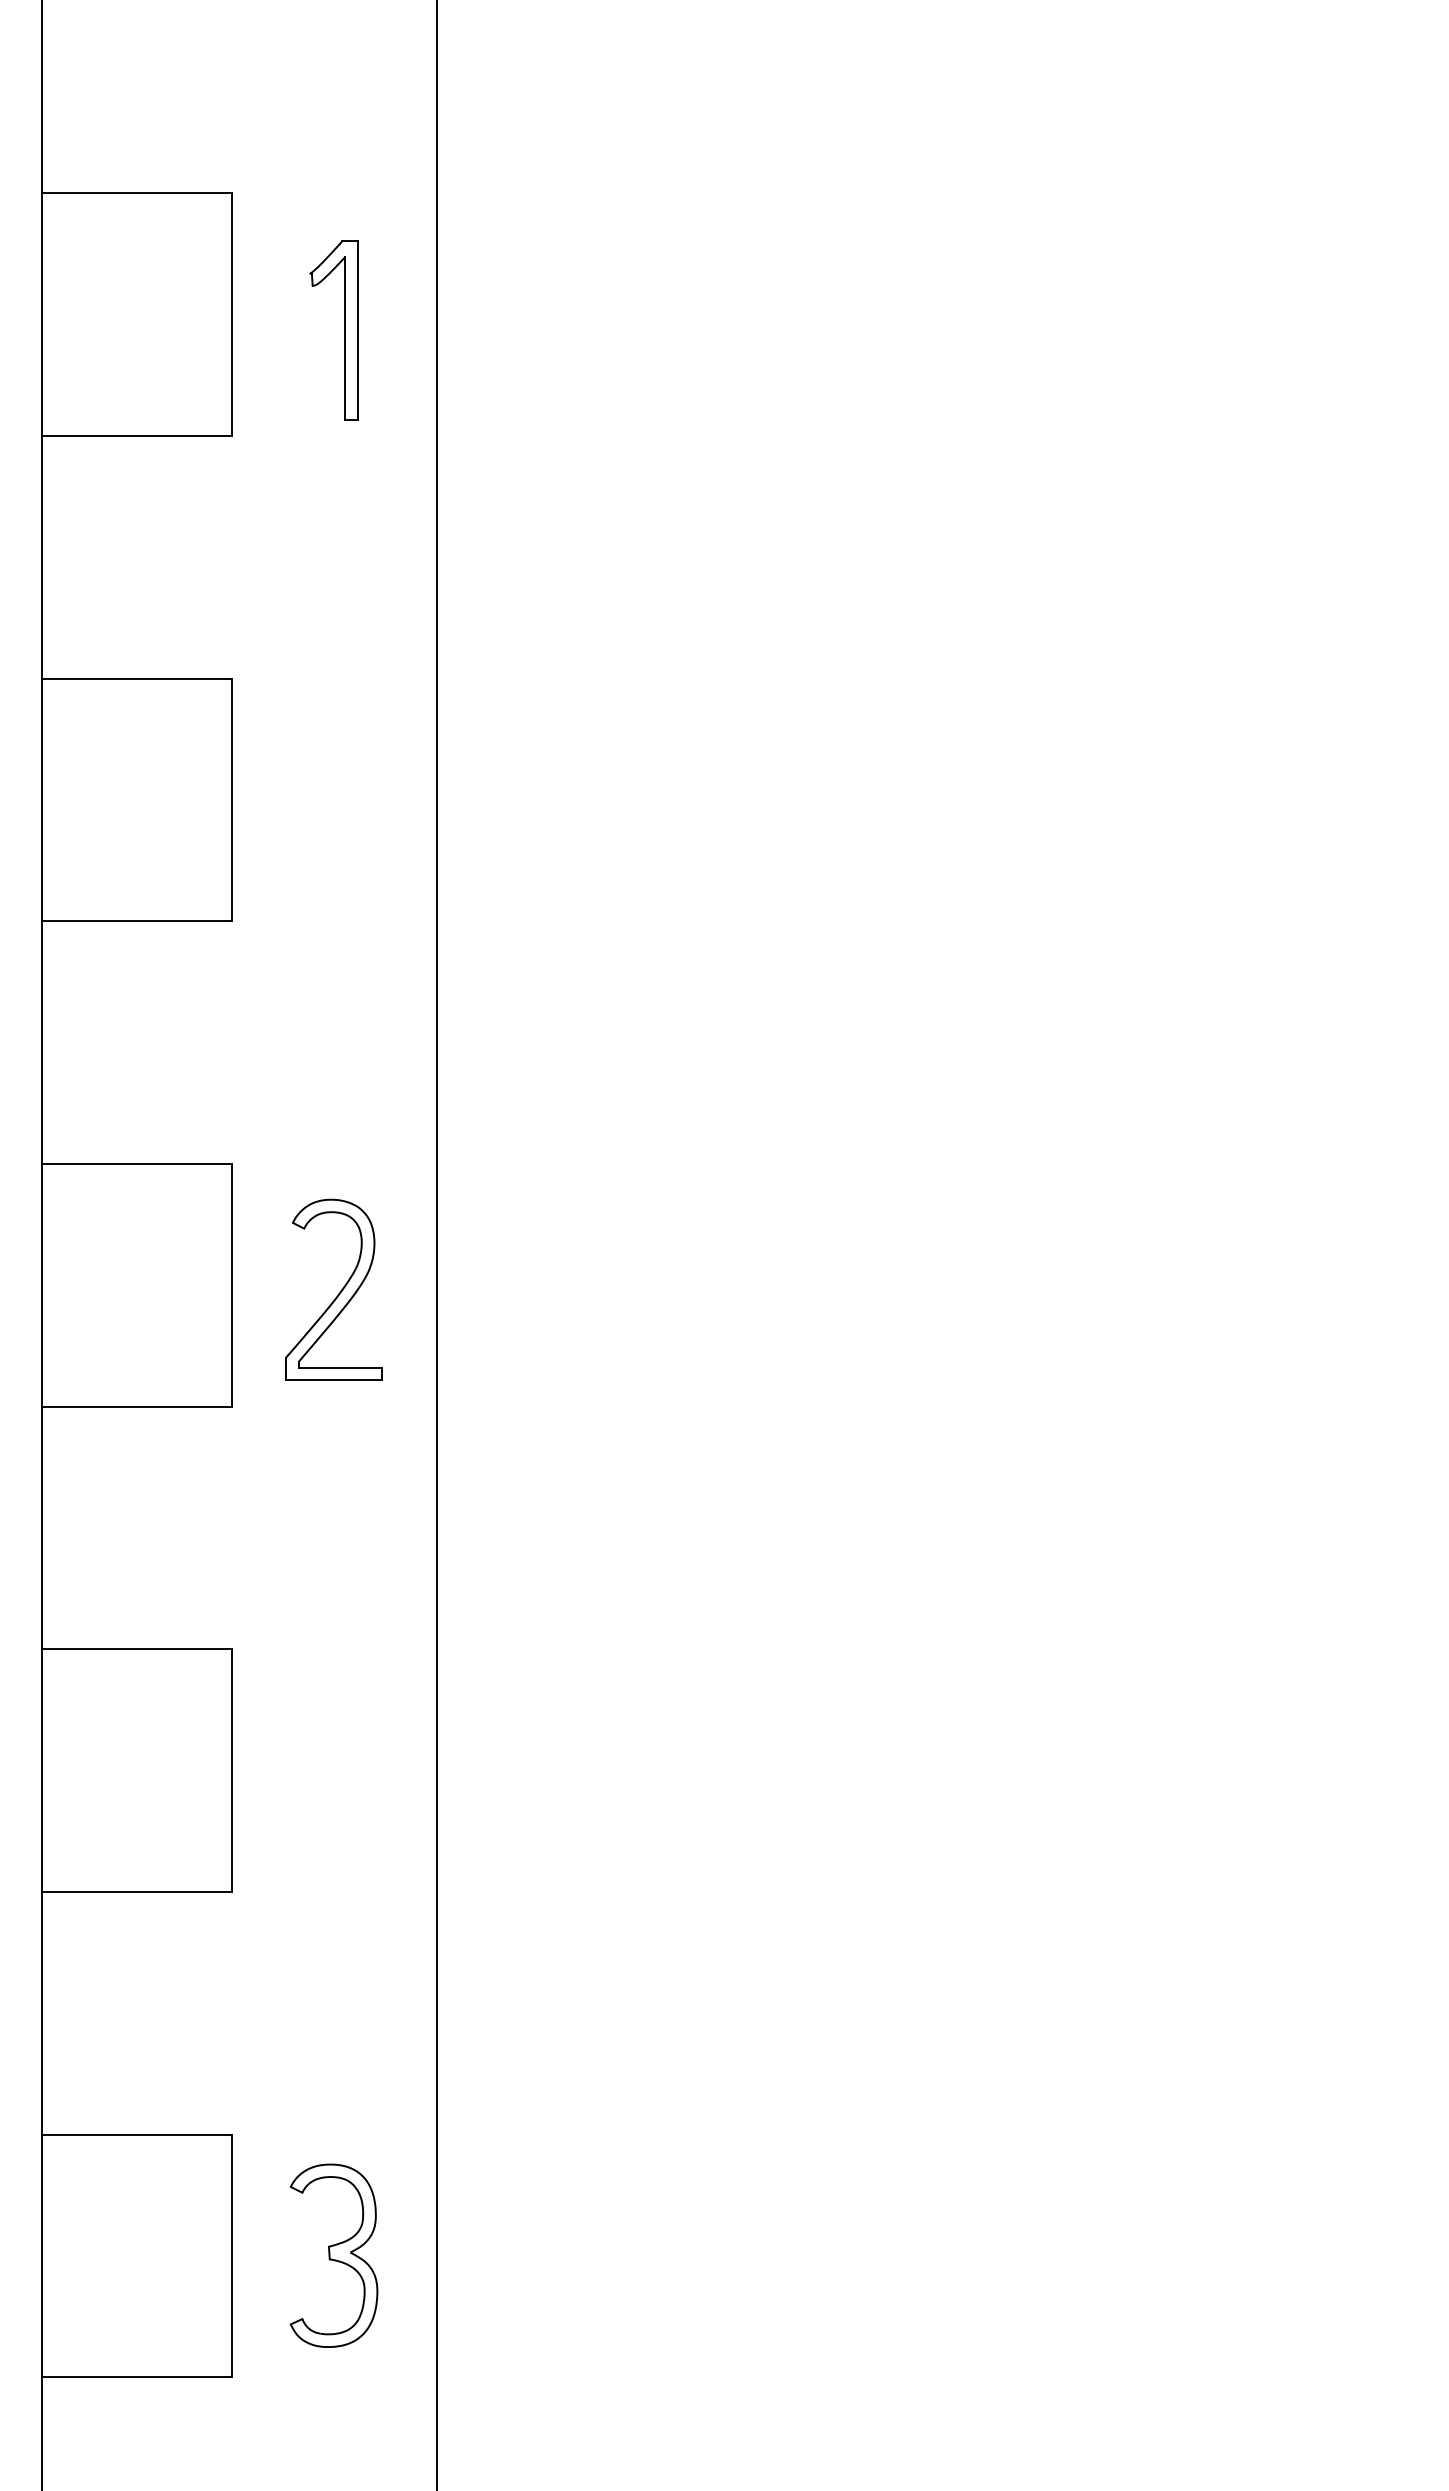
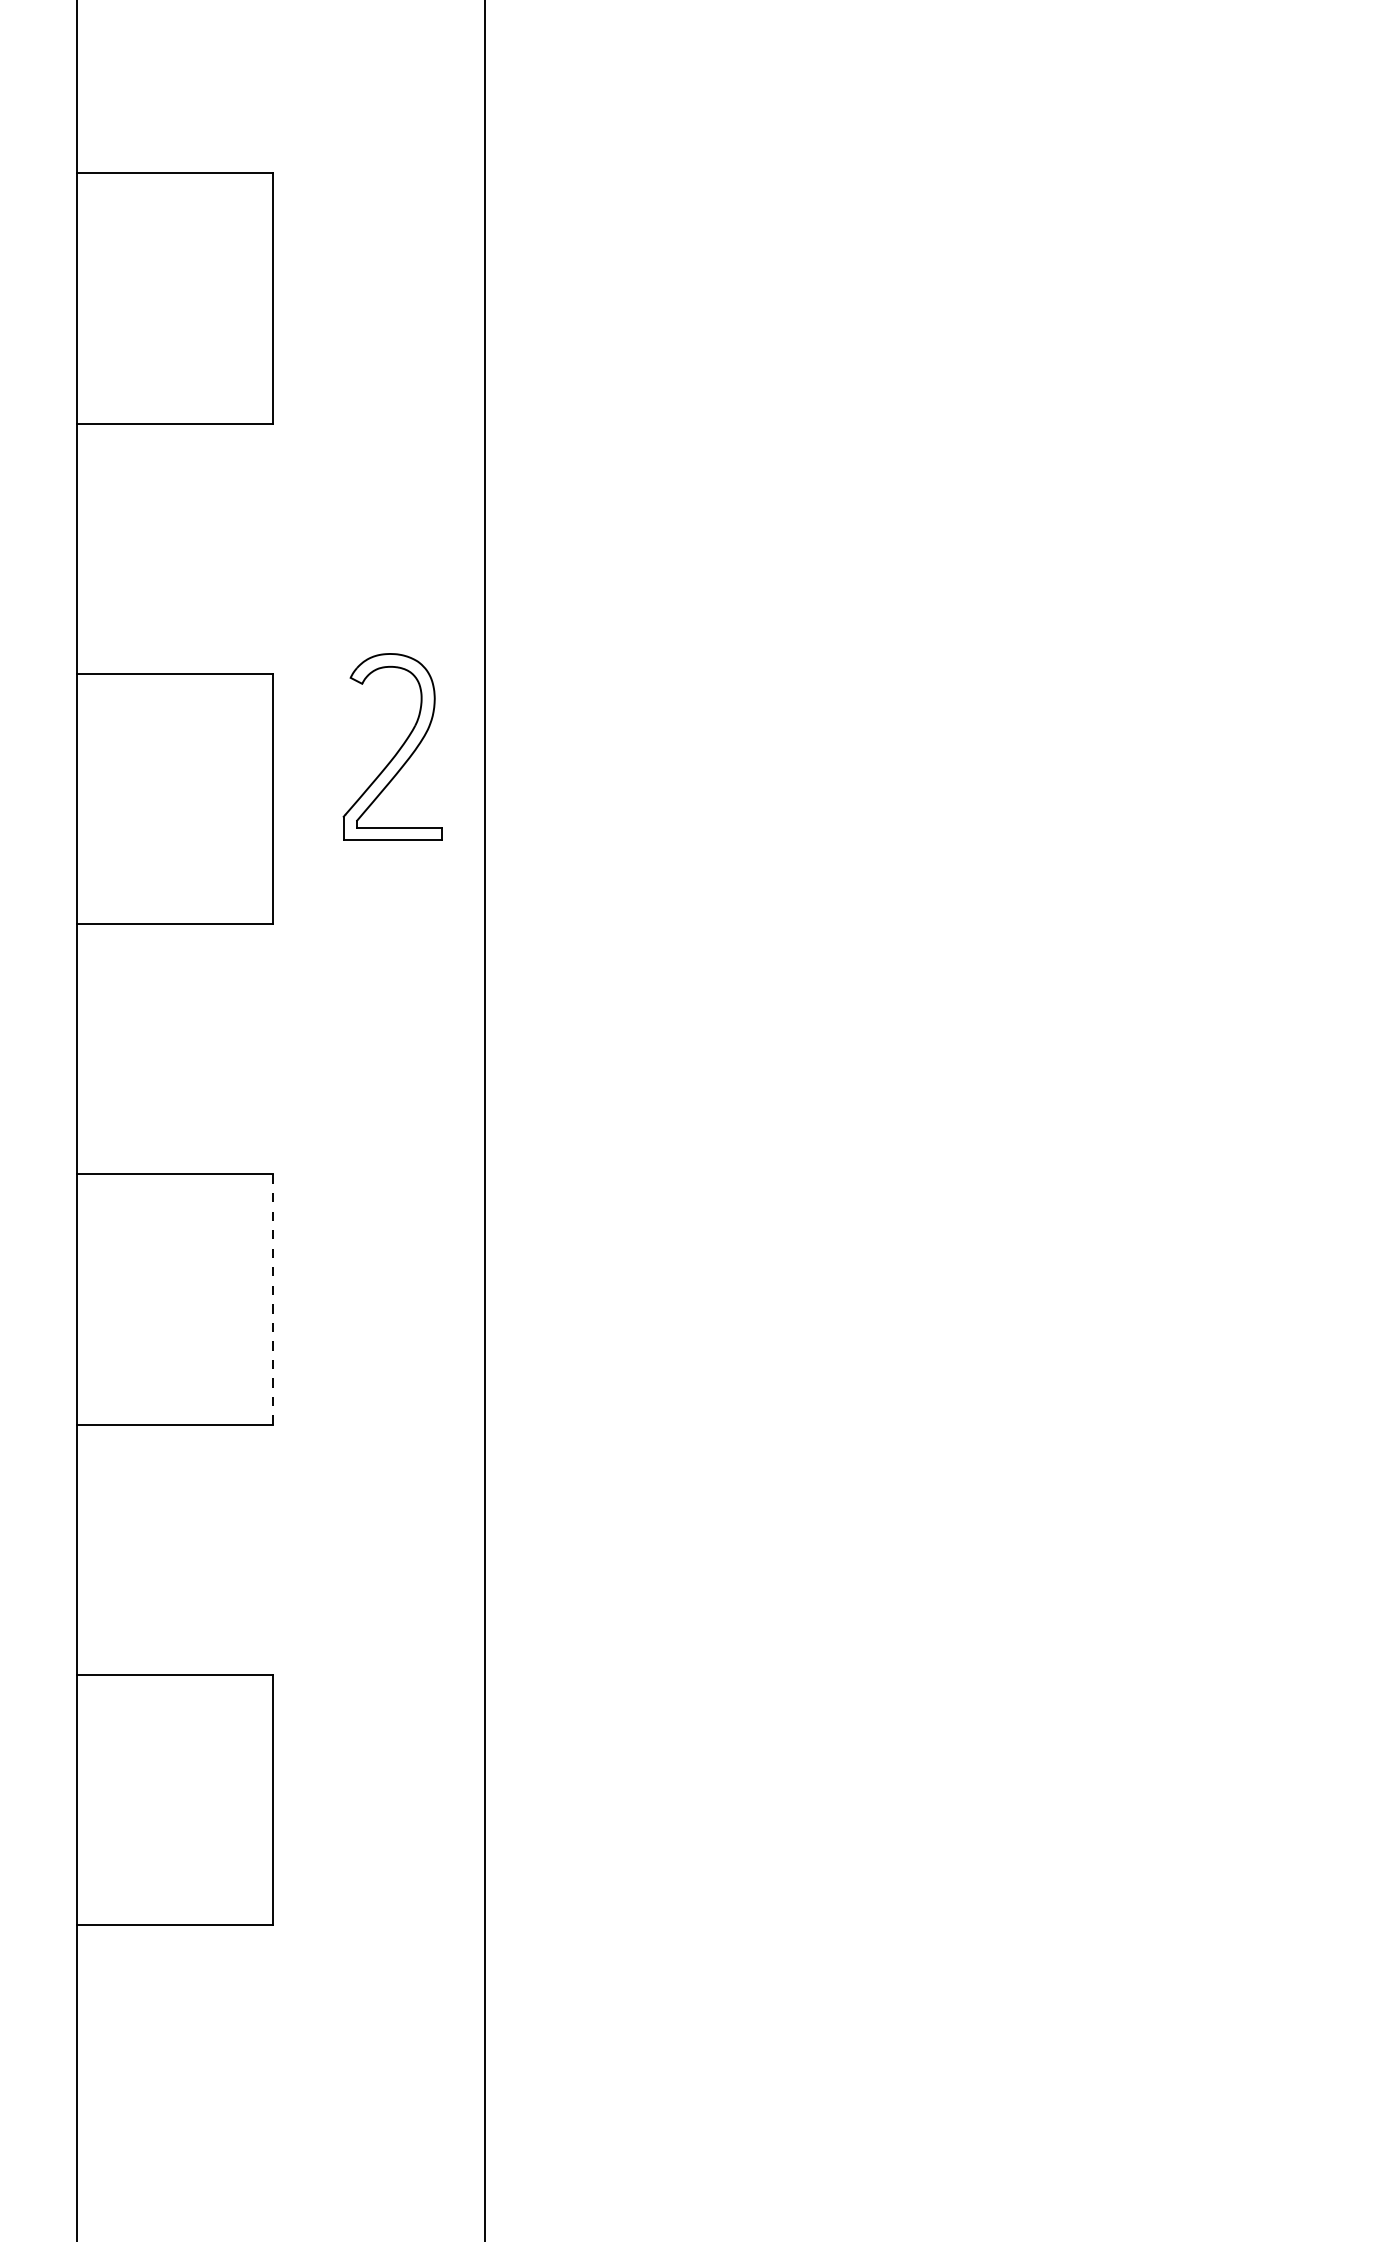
part: (338, 1293) -> (397, 750), moved
line: (231, 1770) -> (272, 1299), solid -> dashed
part: (333, 2255) -> (378, 1799), removed

